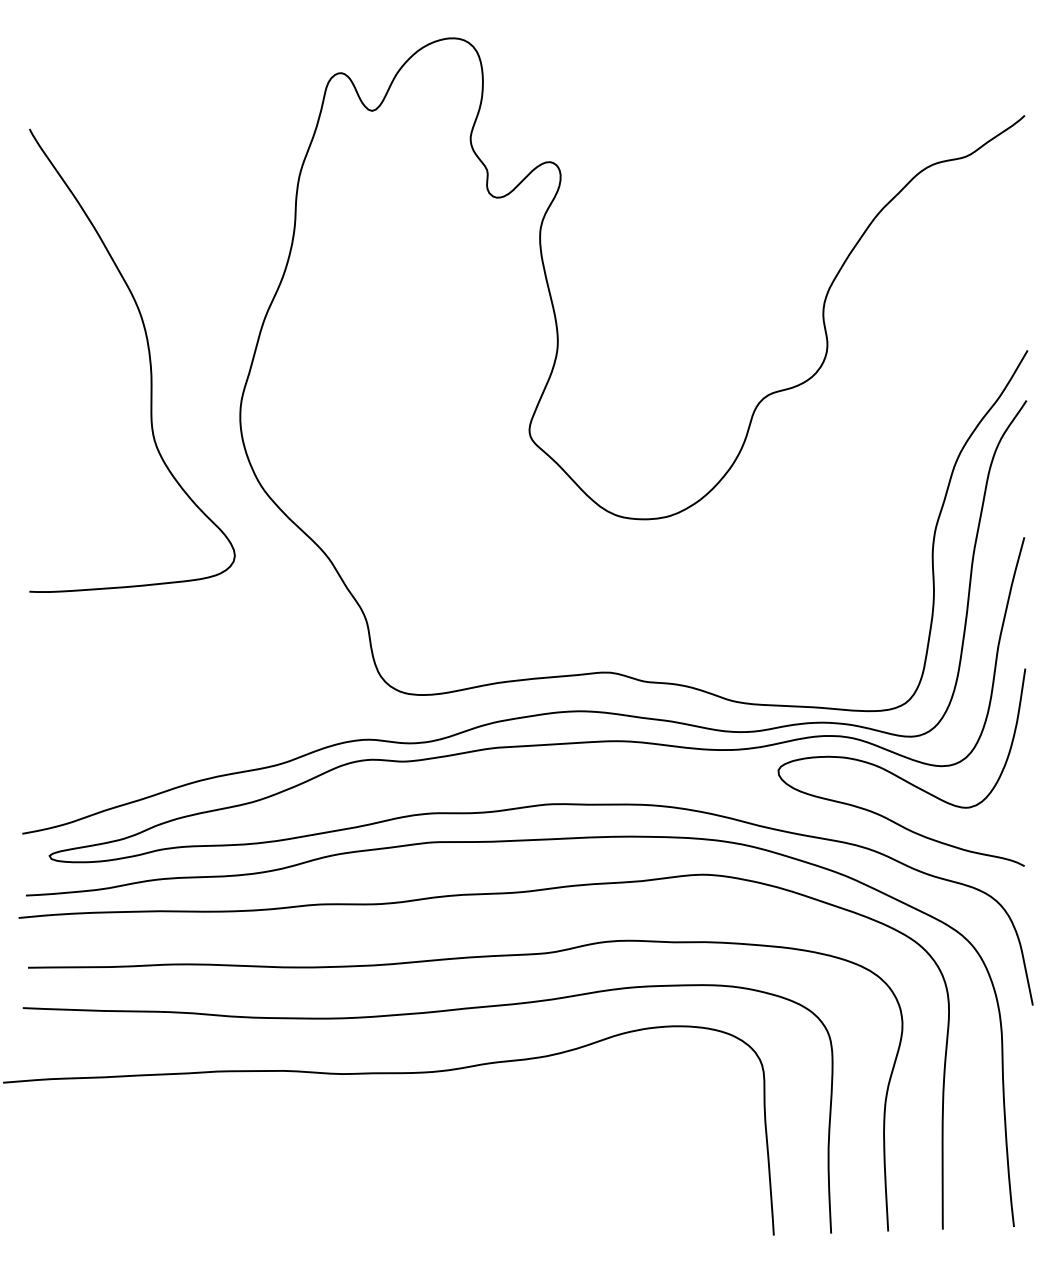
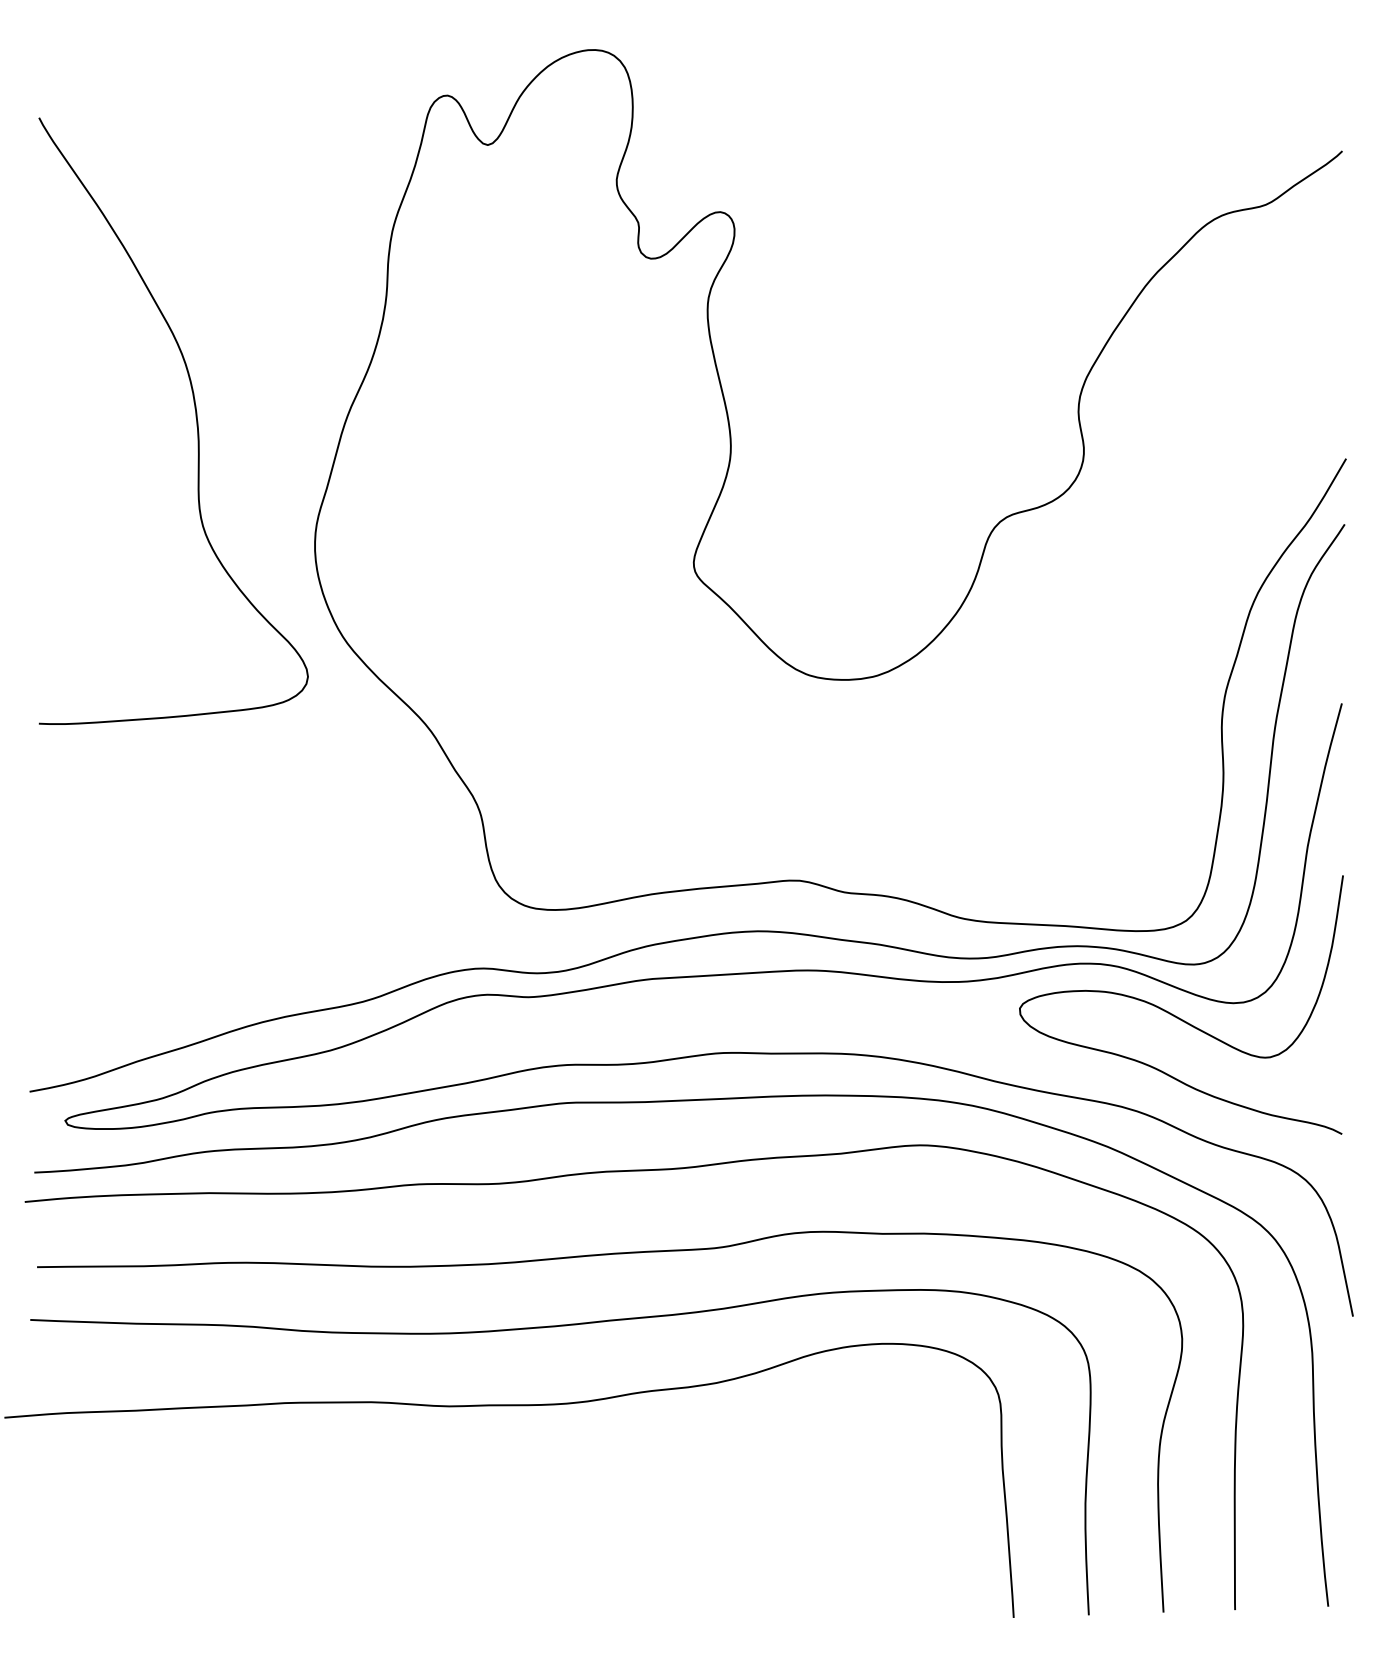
curve: (149, 357) -> (195, 417), moved

